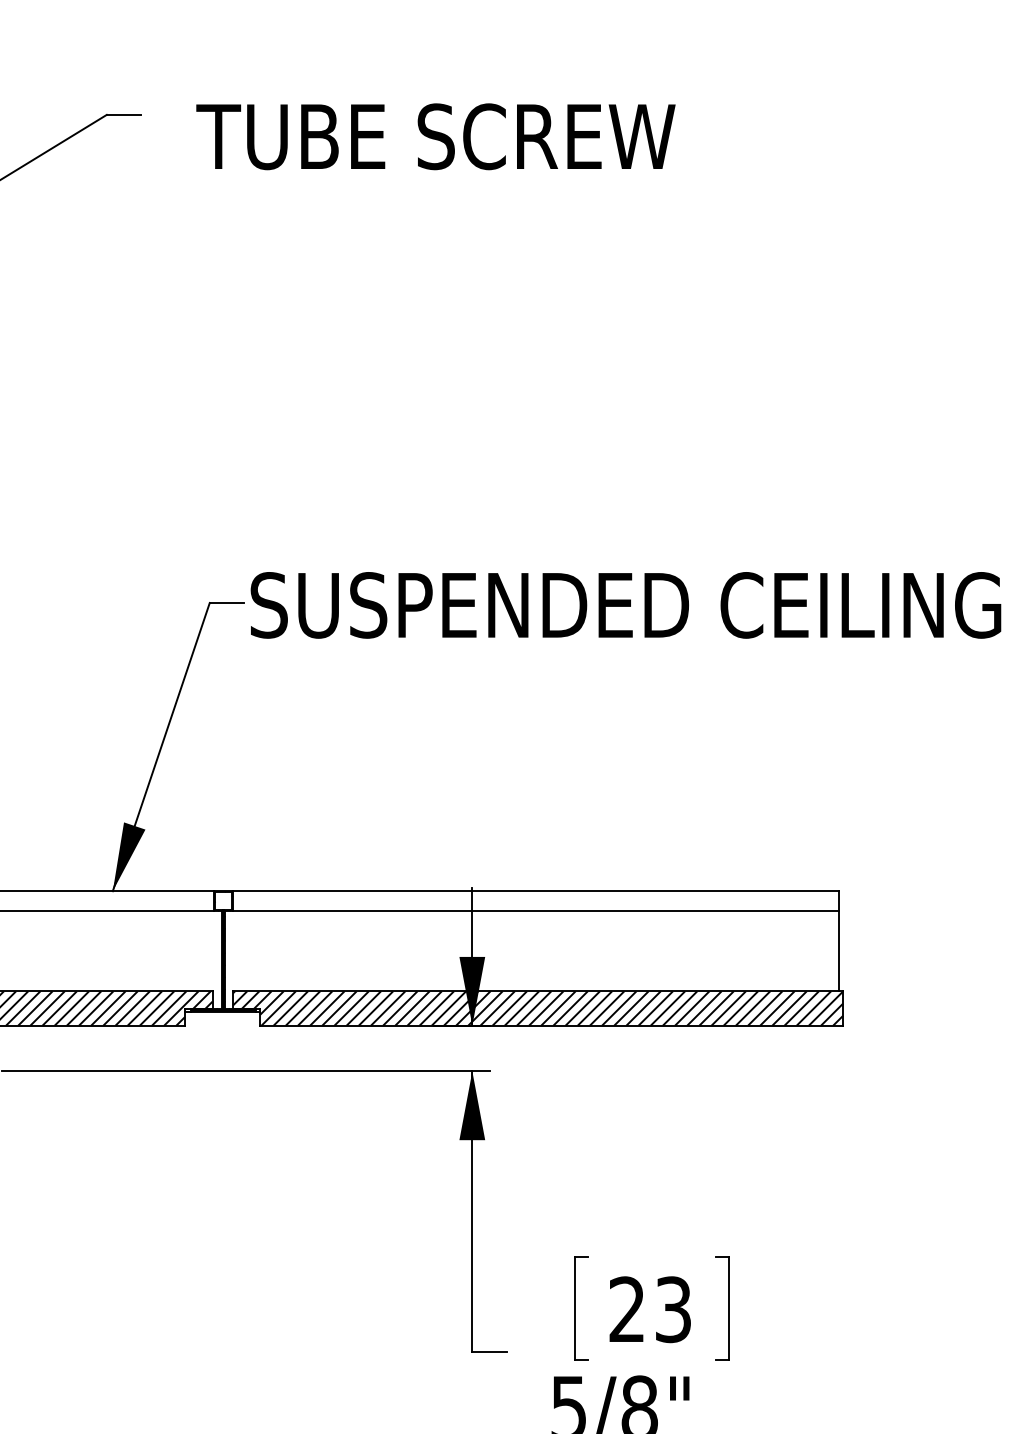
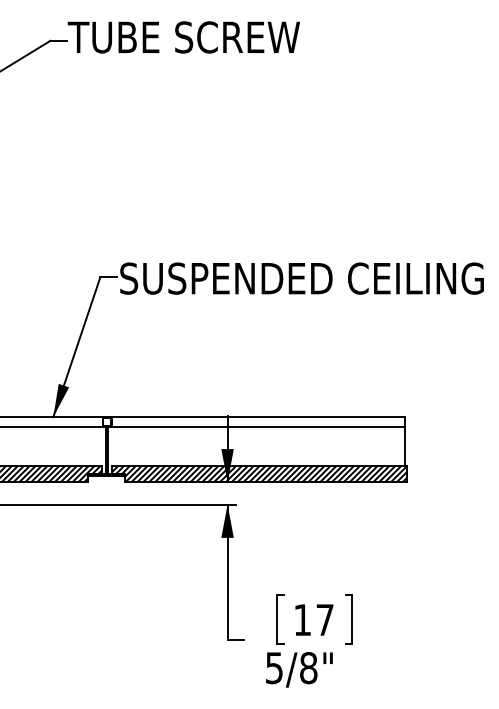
text: (435, 136) -> (183, 37), moved
text: (649, 1308) -> (313, 619), 23 -> 17

